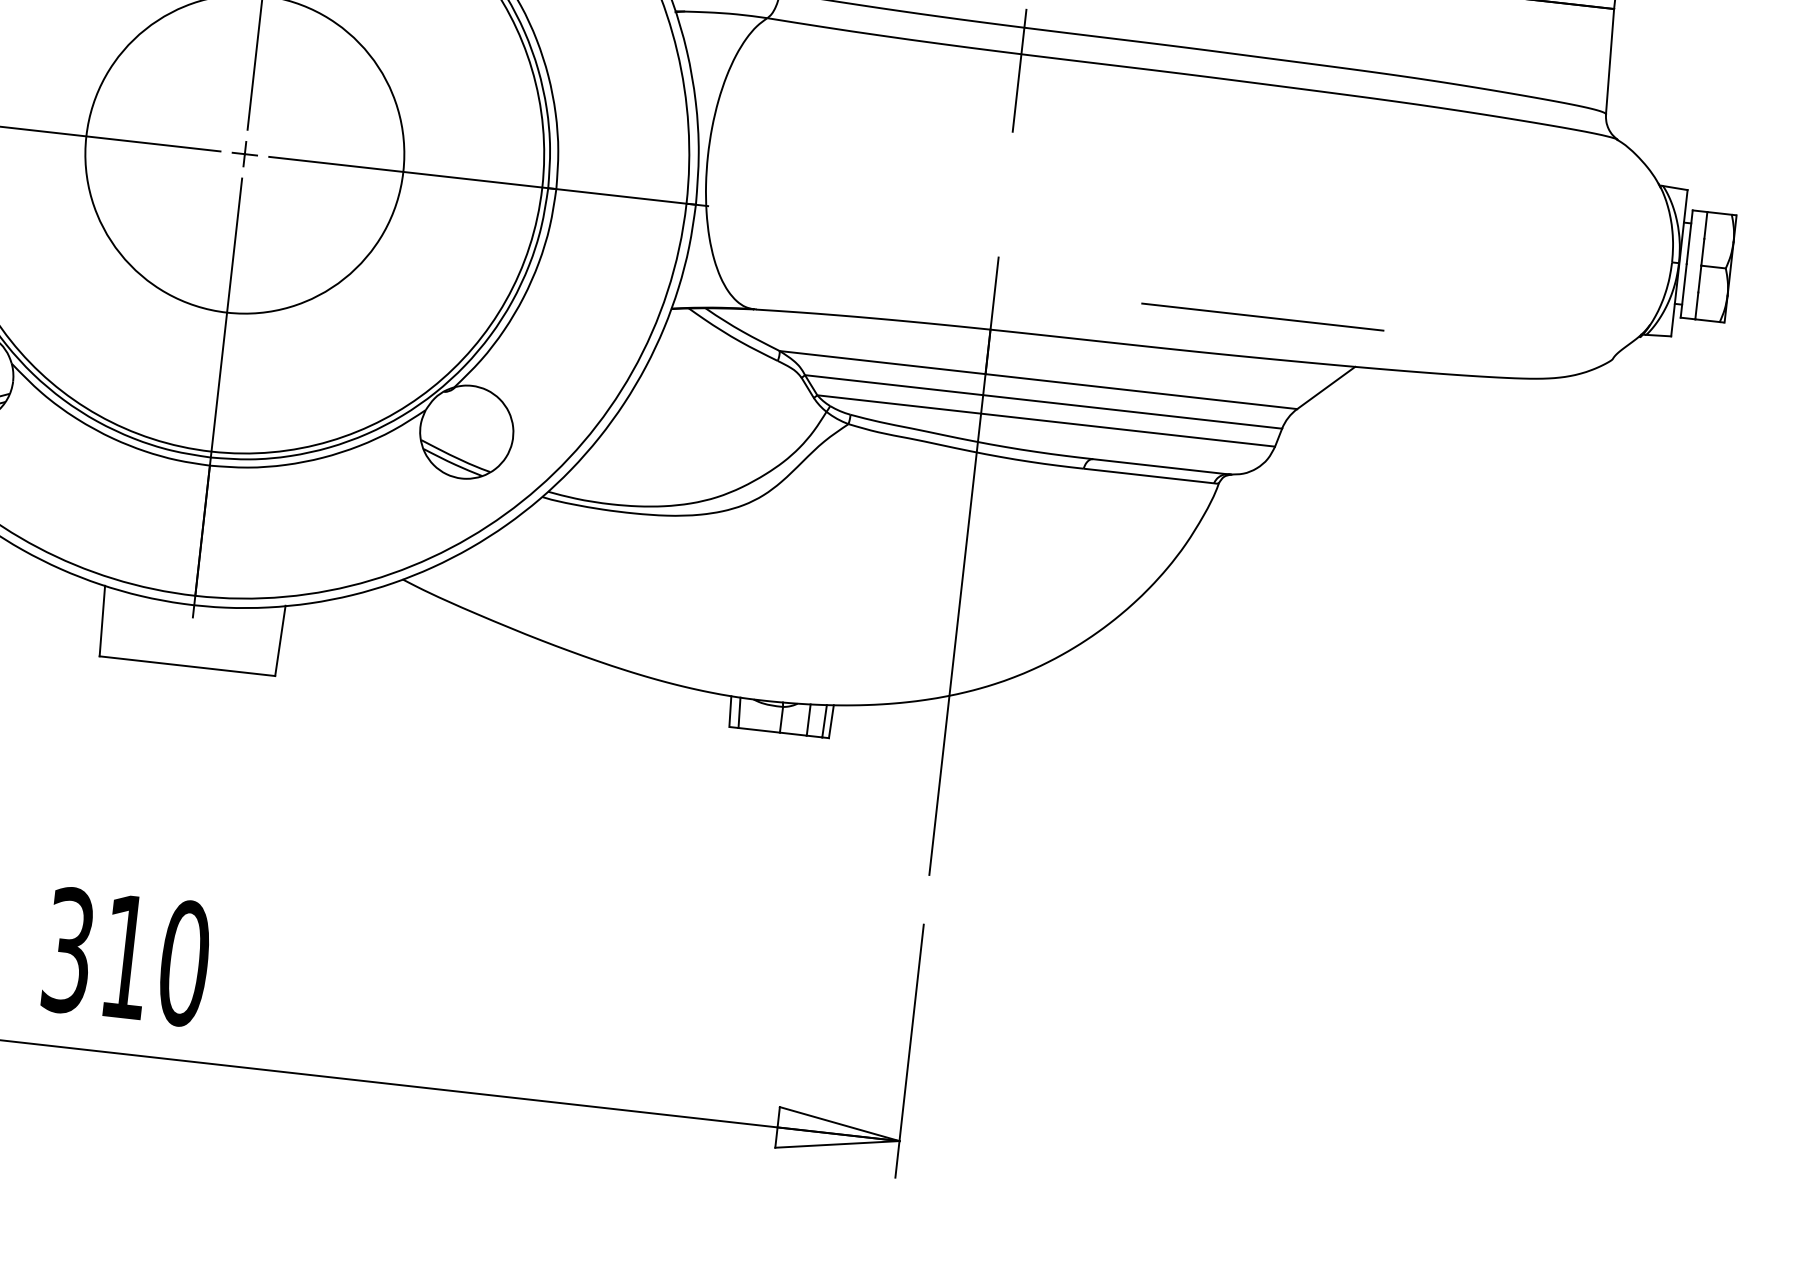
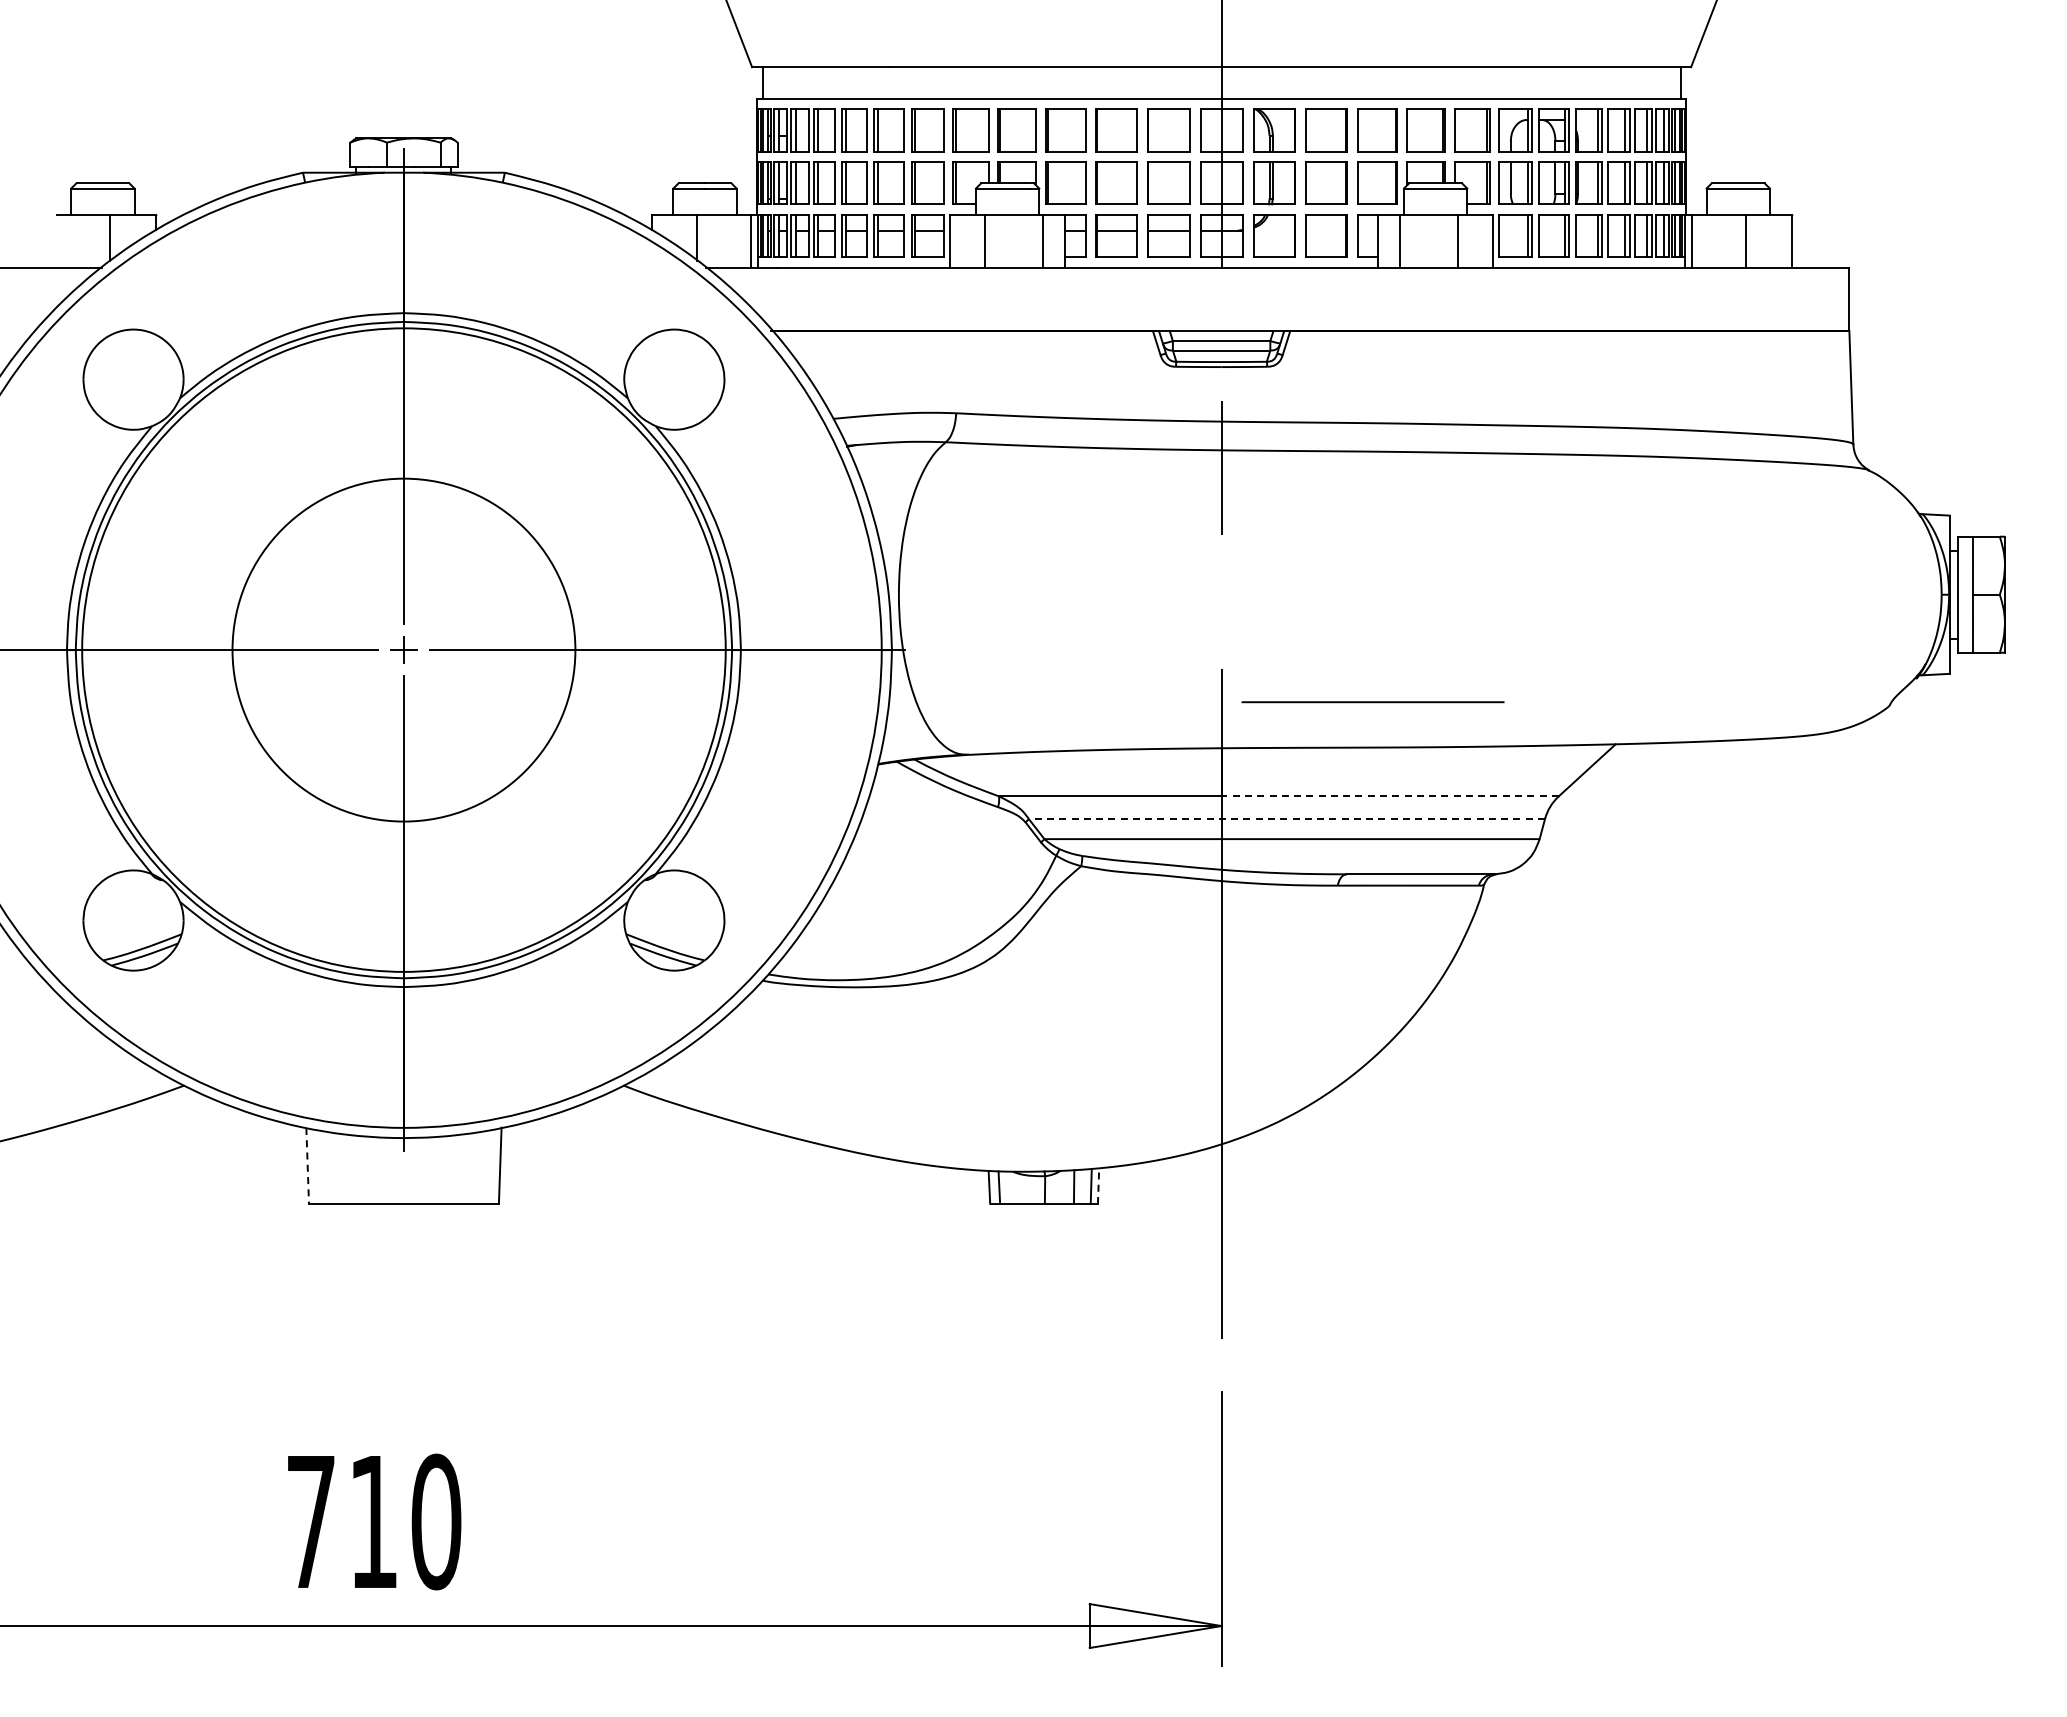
line: (1262, 317) -> (1372, 702), moved
line: (1141, 391) -> (1390, 796), solid -> dashed
line: (1043, 402) -> (1286, 819), solid -> dashed
line: (102, 621) -> (307, 1166), solid -> dashed
line: (831, 722) -> (1098, 1186), solid -> dashed
text: (68, 949) -> (310, 1521), 310 -> 710

